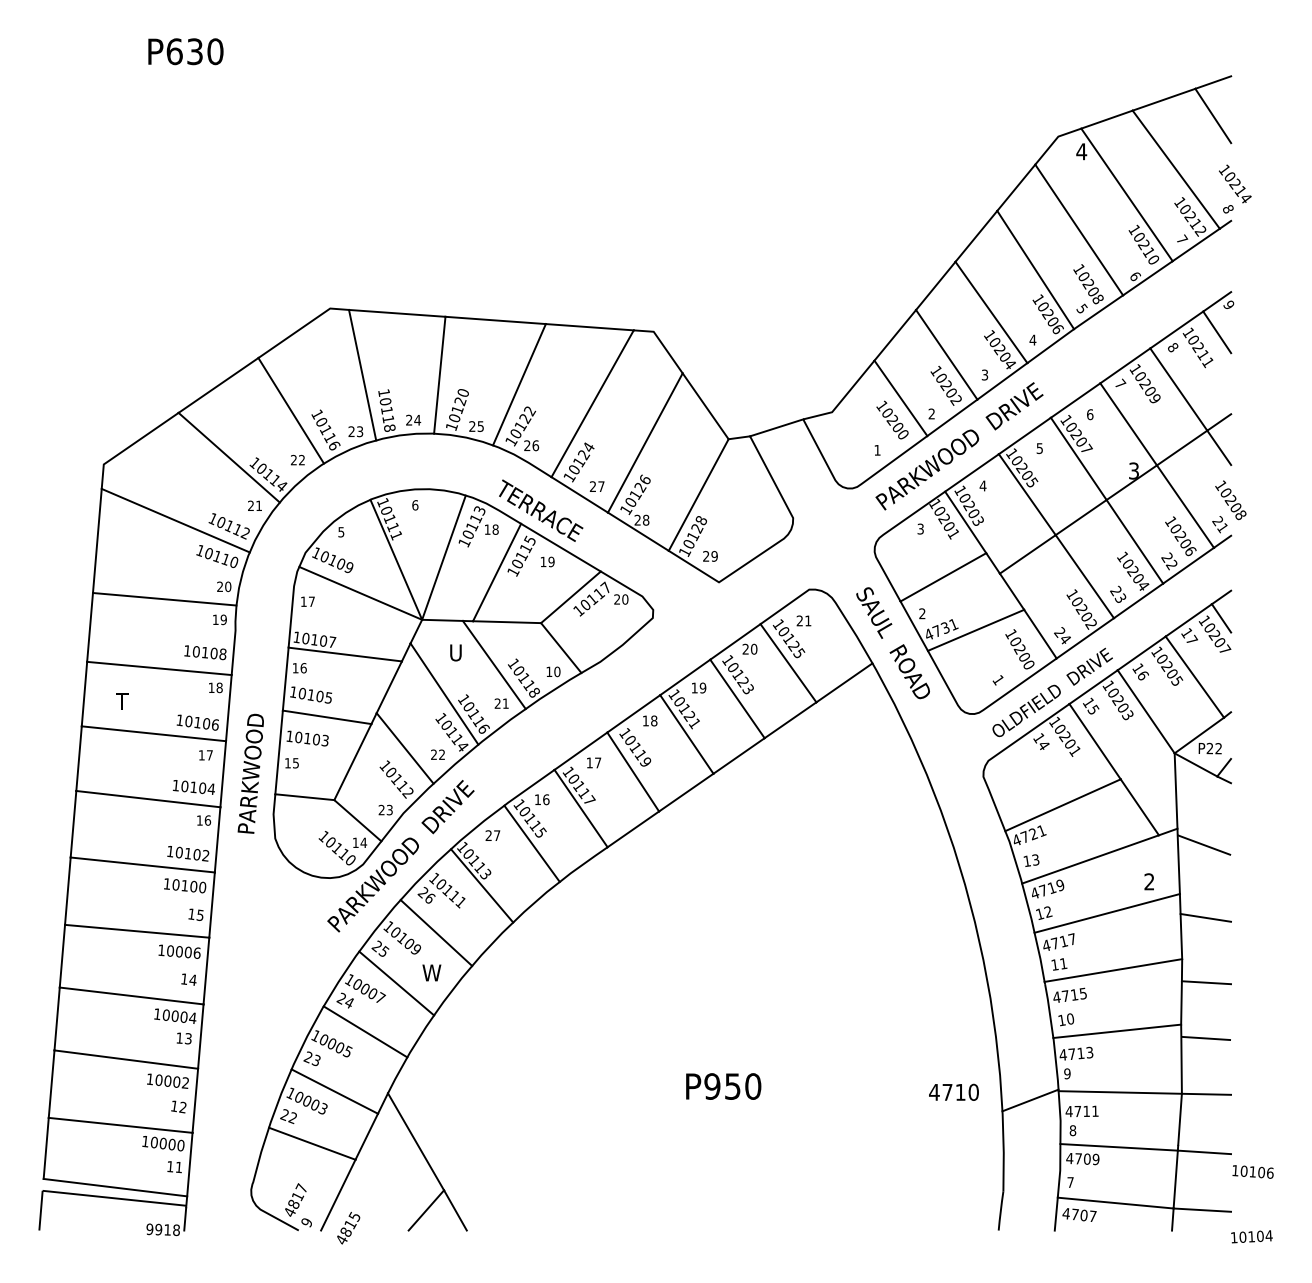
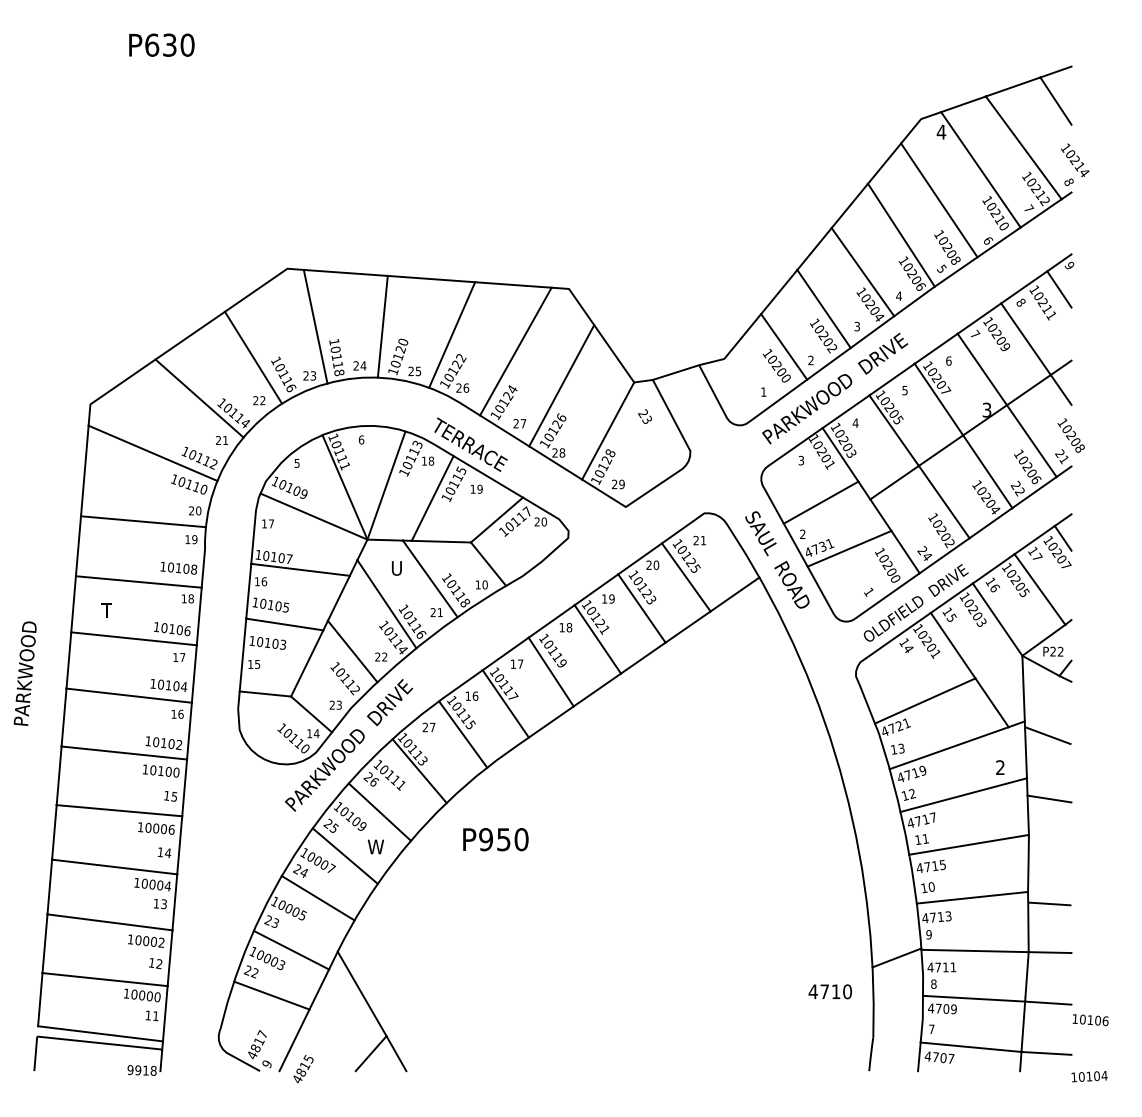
text: (1118, 593) -> (645, 415), moved
text: (250, 773) -> (24, 673), moved
line: (1206, 982) -> (1050, 855), removed
text: (723, 1086) -> (495, 839), moved
text: (953, 1091) -> (829, 991), moved

